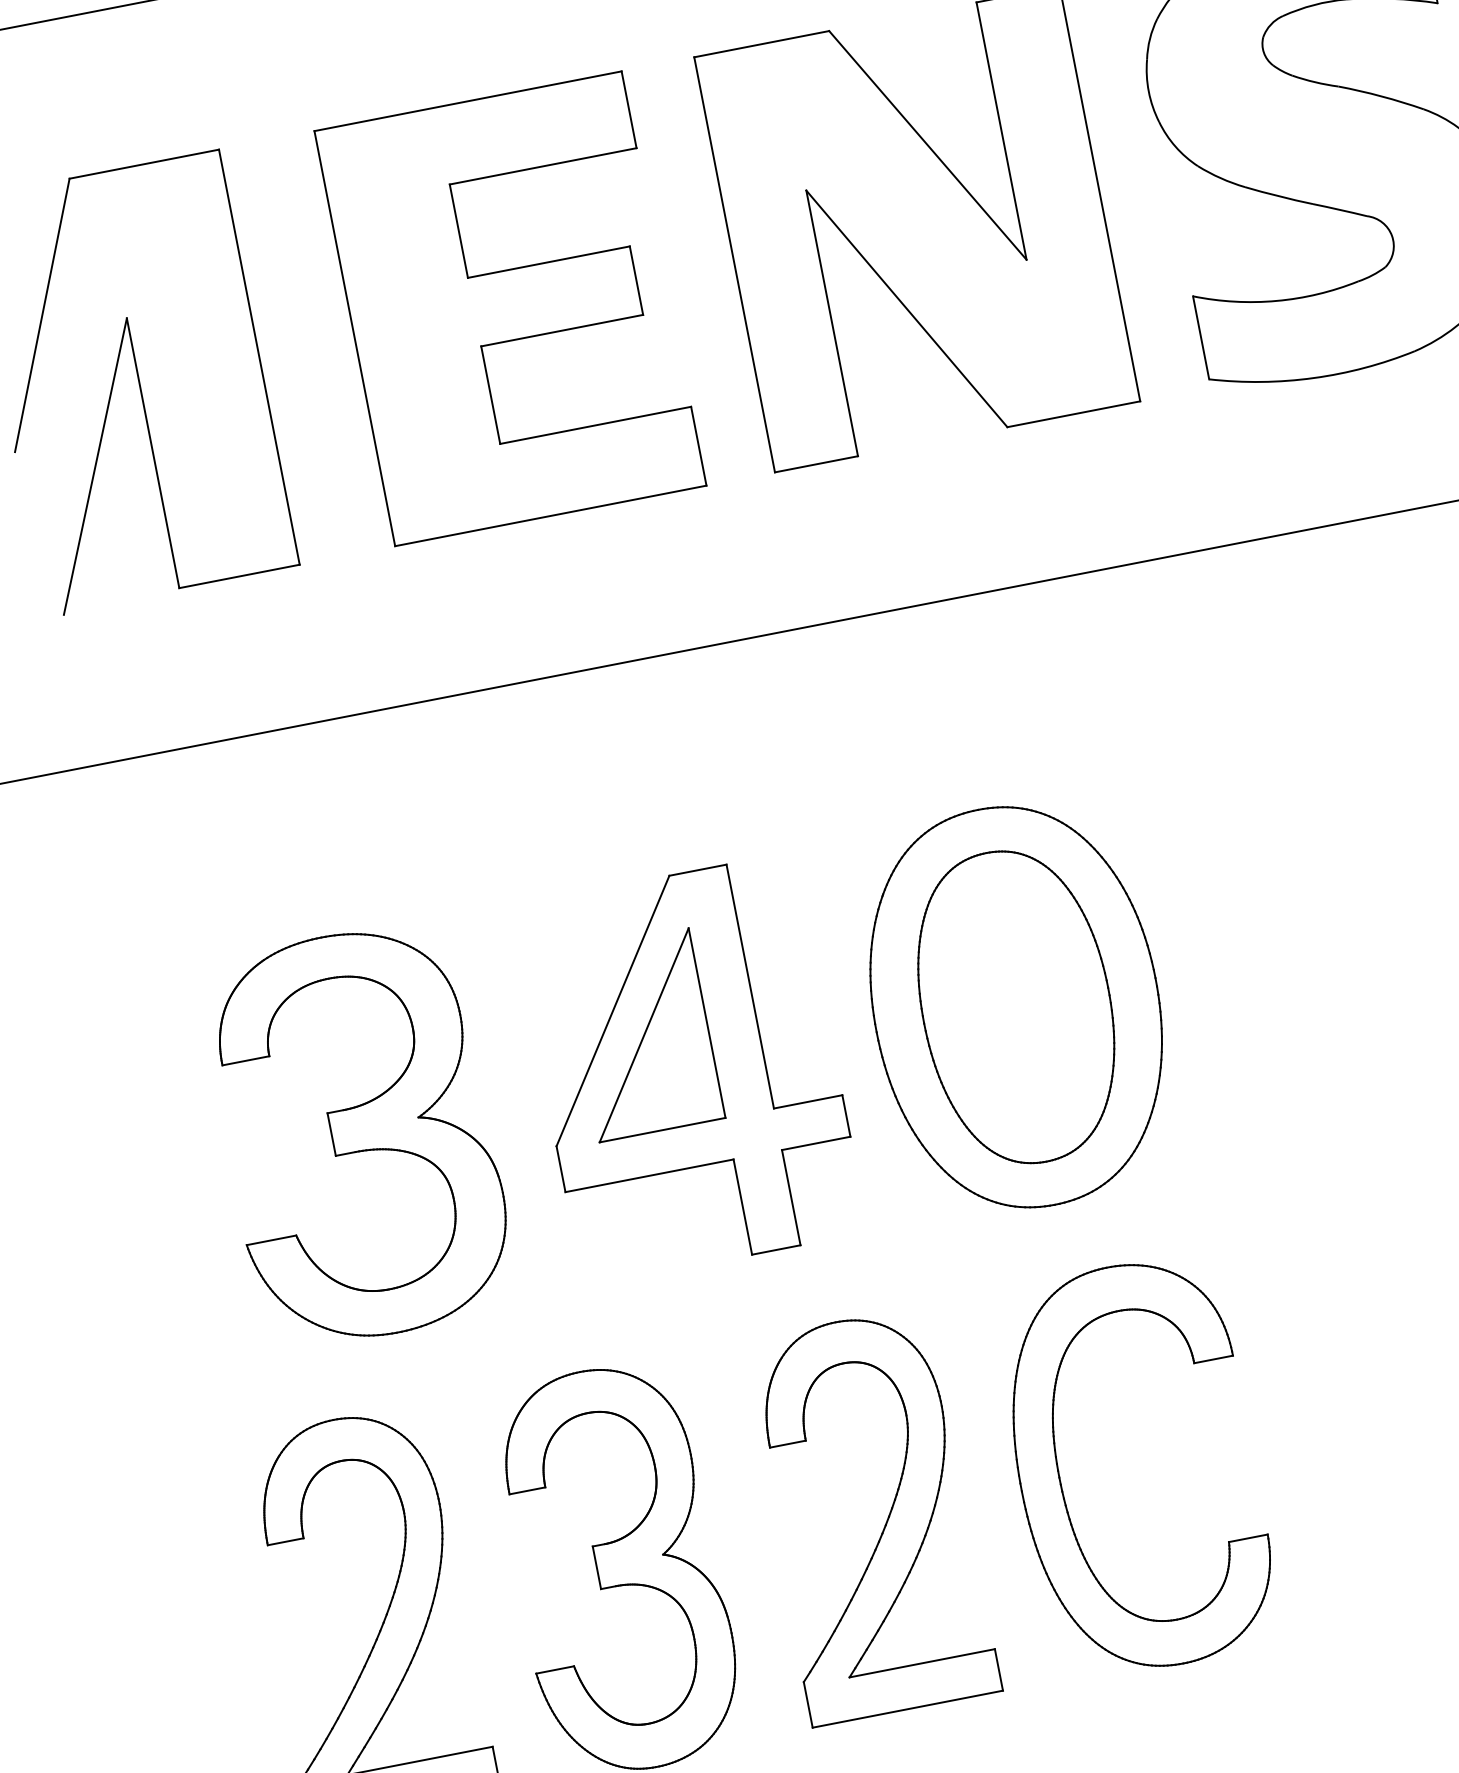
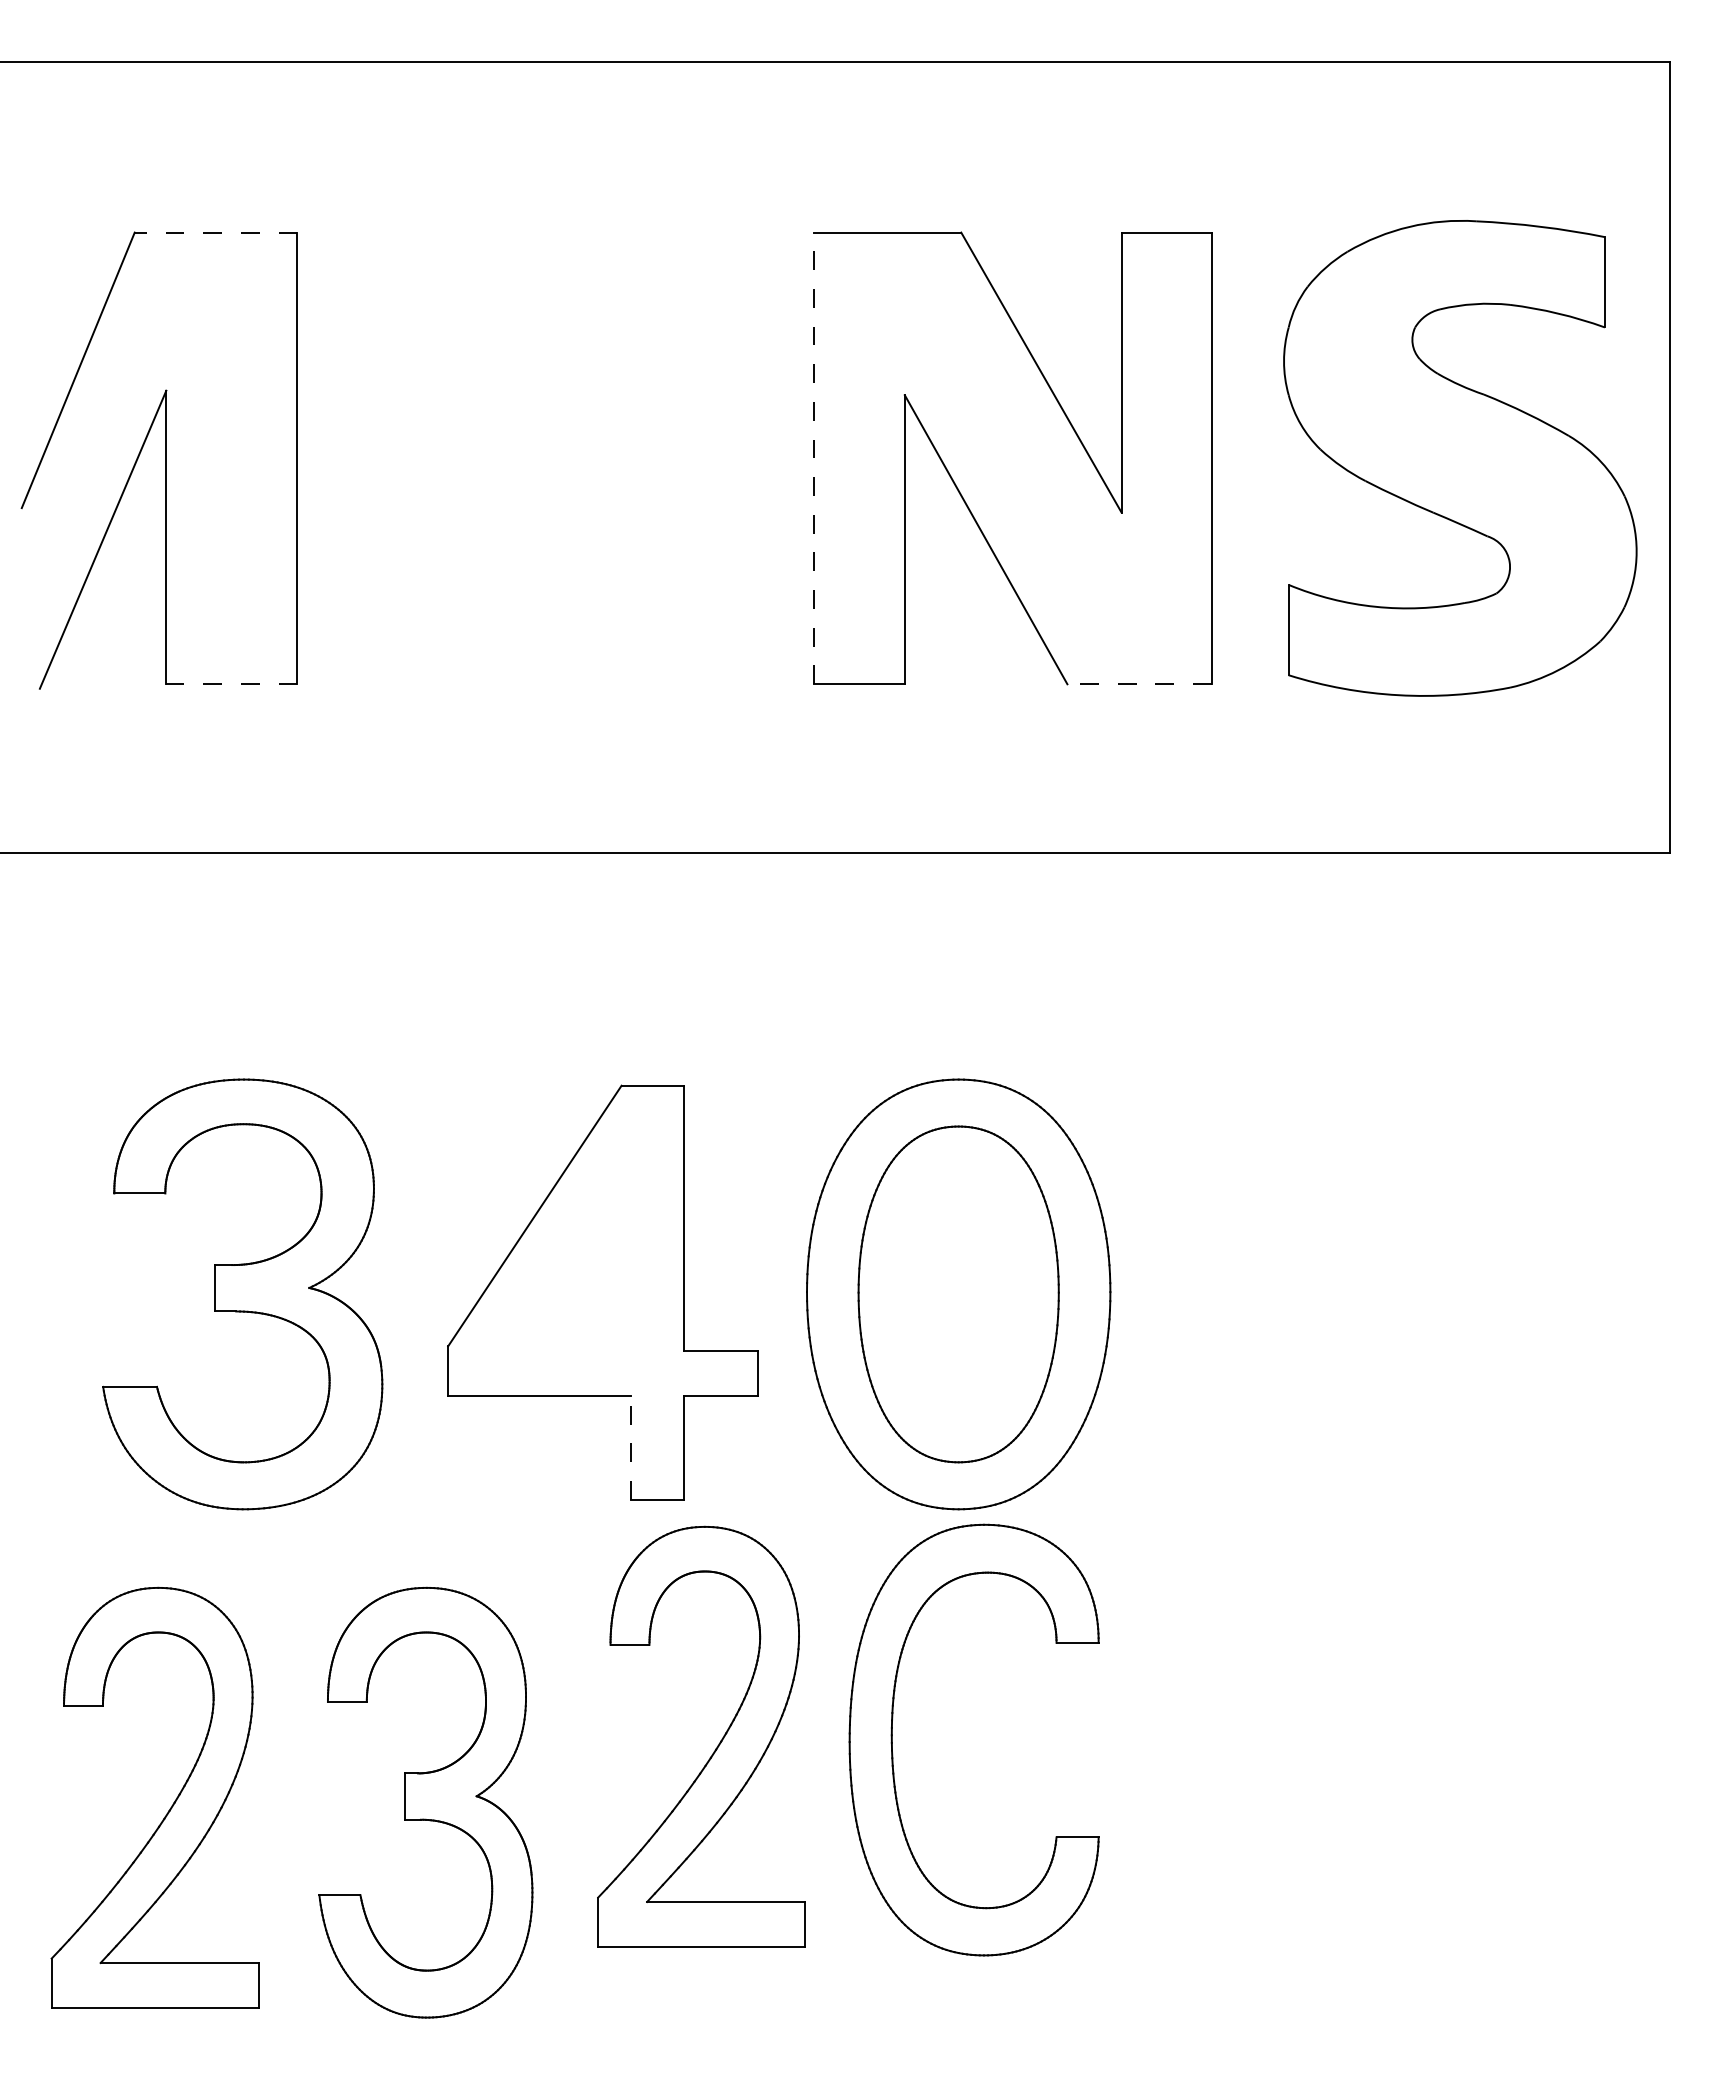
line: (143, 164) -> (215, 232), solid -> dashed
line: (734, 264) -> (814, 458), solid -> dashed
part: (510, 308) -> (570, 458), removed
line: (1073, 414) -> (1139, 684), solid -> dashed
line: (239, 576) -> (231, 684), solid -> dashed
part: (644, 1034) -> (562, 1247), removed
line: (743, 1207) -> (631, 1448), solid -> dashed
part: (1060, 1481) -> (892, 1739), moved
part: (886, 1521) -> (717, 1745), moved

